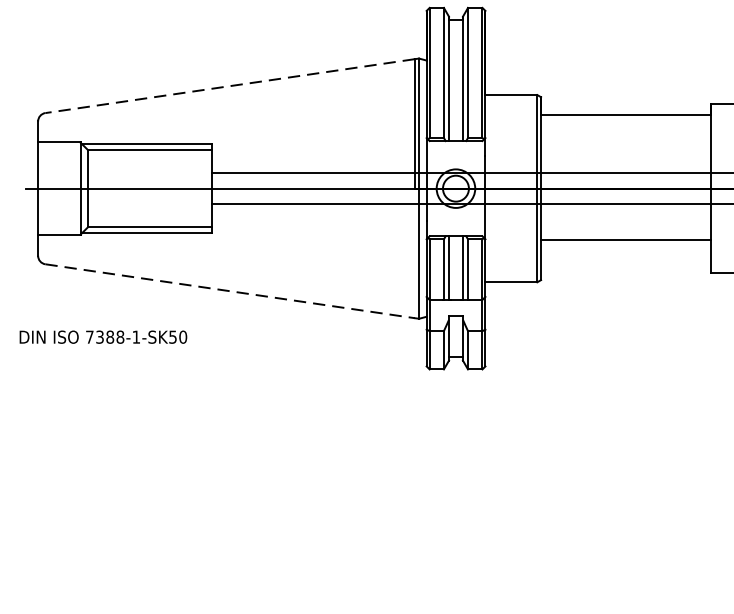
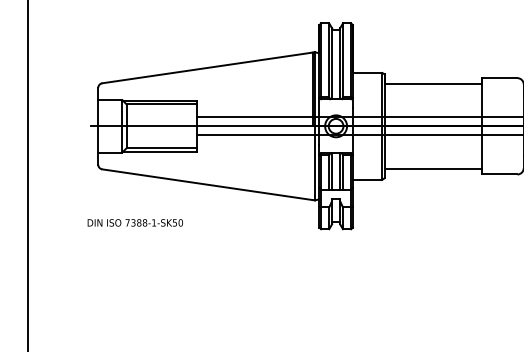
line: (230, 87) -> (207, 68), dashed -> solid
line: (625, 239) -> (432, 168), moved
line: (231, 290) -> (208, 184), dashed -> solid
text: (101, 336) -> (134, 222), moved

